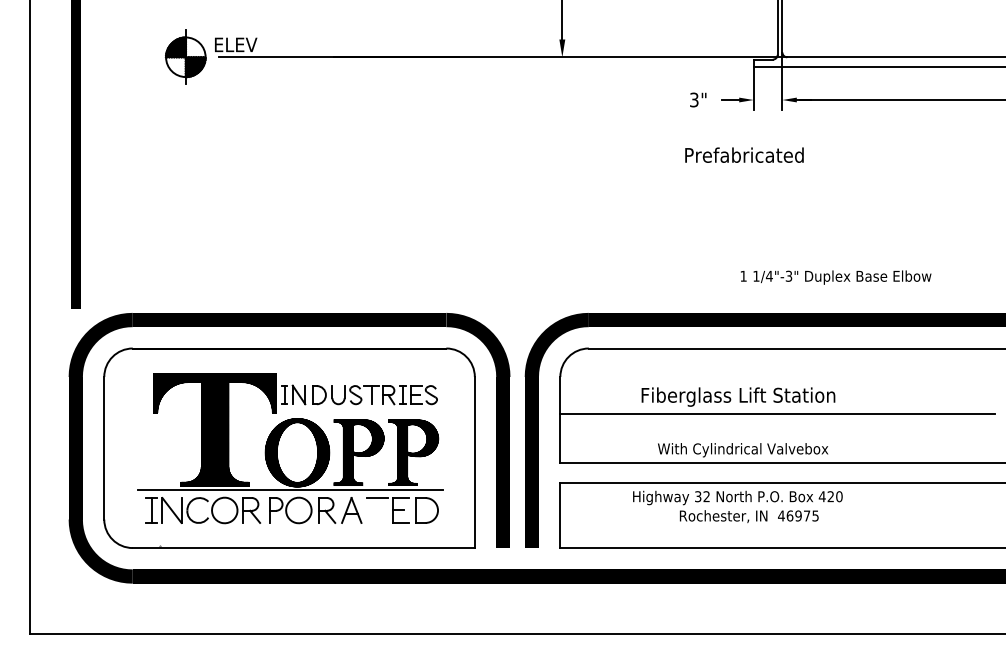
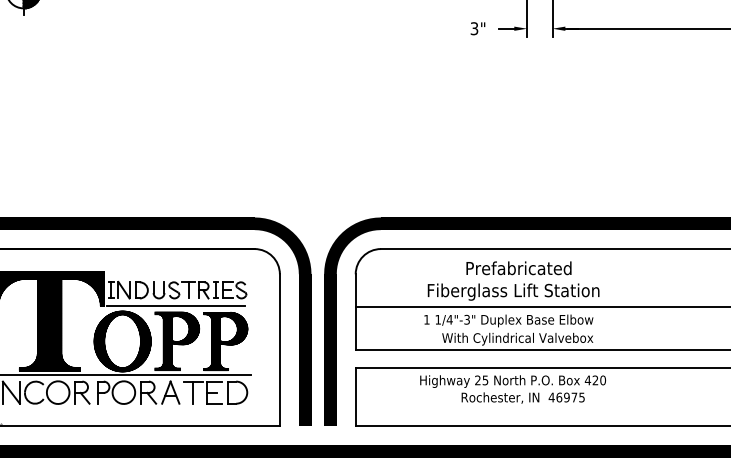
text: (744, 154) -> (518, 267), moved
text: (836, 277) -> (509, 320), moved
line: (357, 412) -> (175, 305), added
text: (702, 496) -> (481, 380), 32 -> 25
line: (377, 510) -> (193, 392), added

